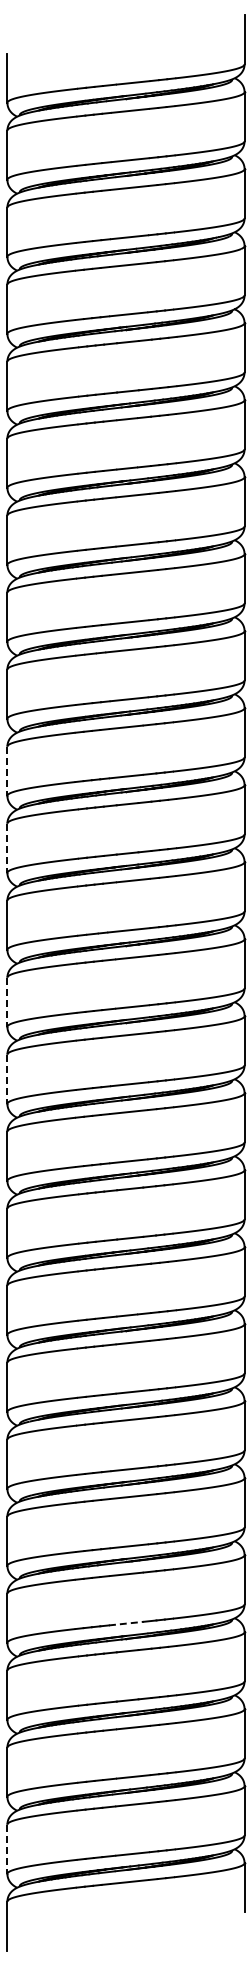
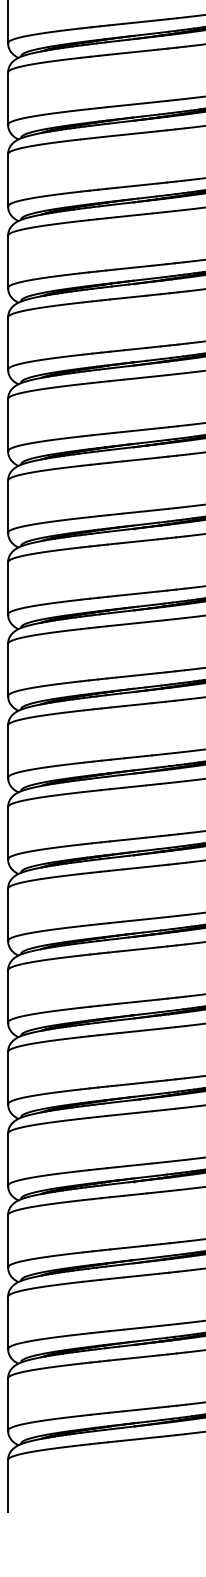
line: (7, 771) -> (8, 262), dashed -> solid
line: (7, 848) -> (8, 343), dashed -> solid
line: (7, 1002) -> (8, 507), dashed -> solid
line: (7, 1079) -> (8, 588), dashed -> solid
line: (126, 1623) -> (134, 1165), dashed -> solid
line: (7, 1849) -> (8, 1404), dashed -> solid

